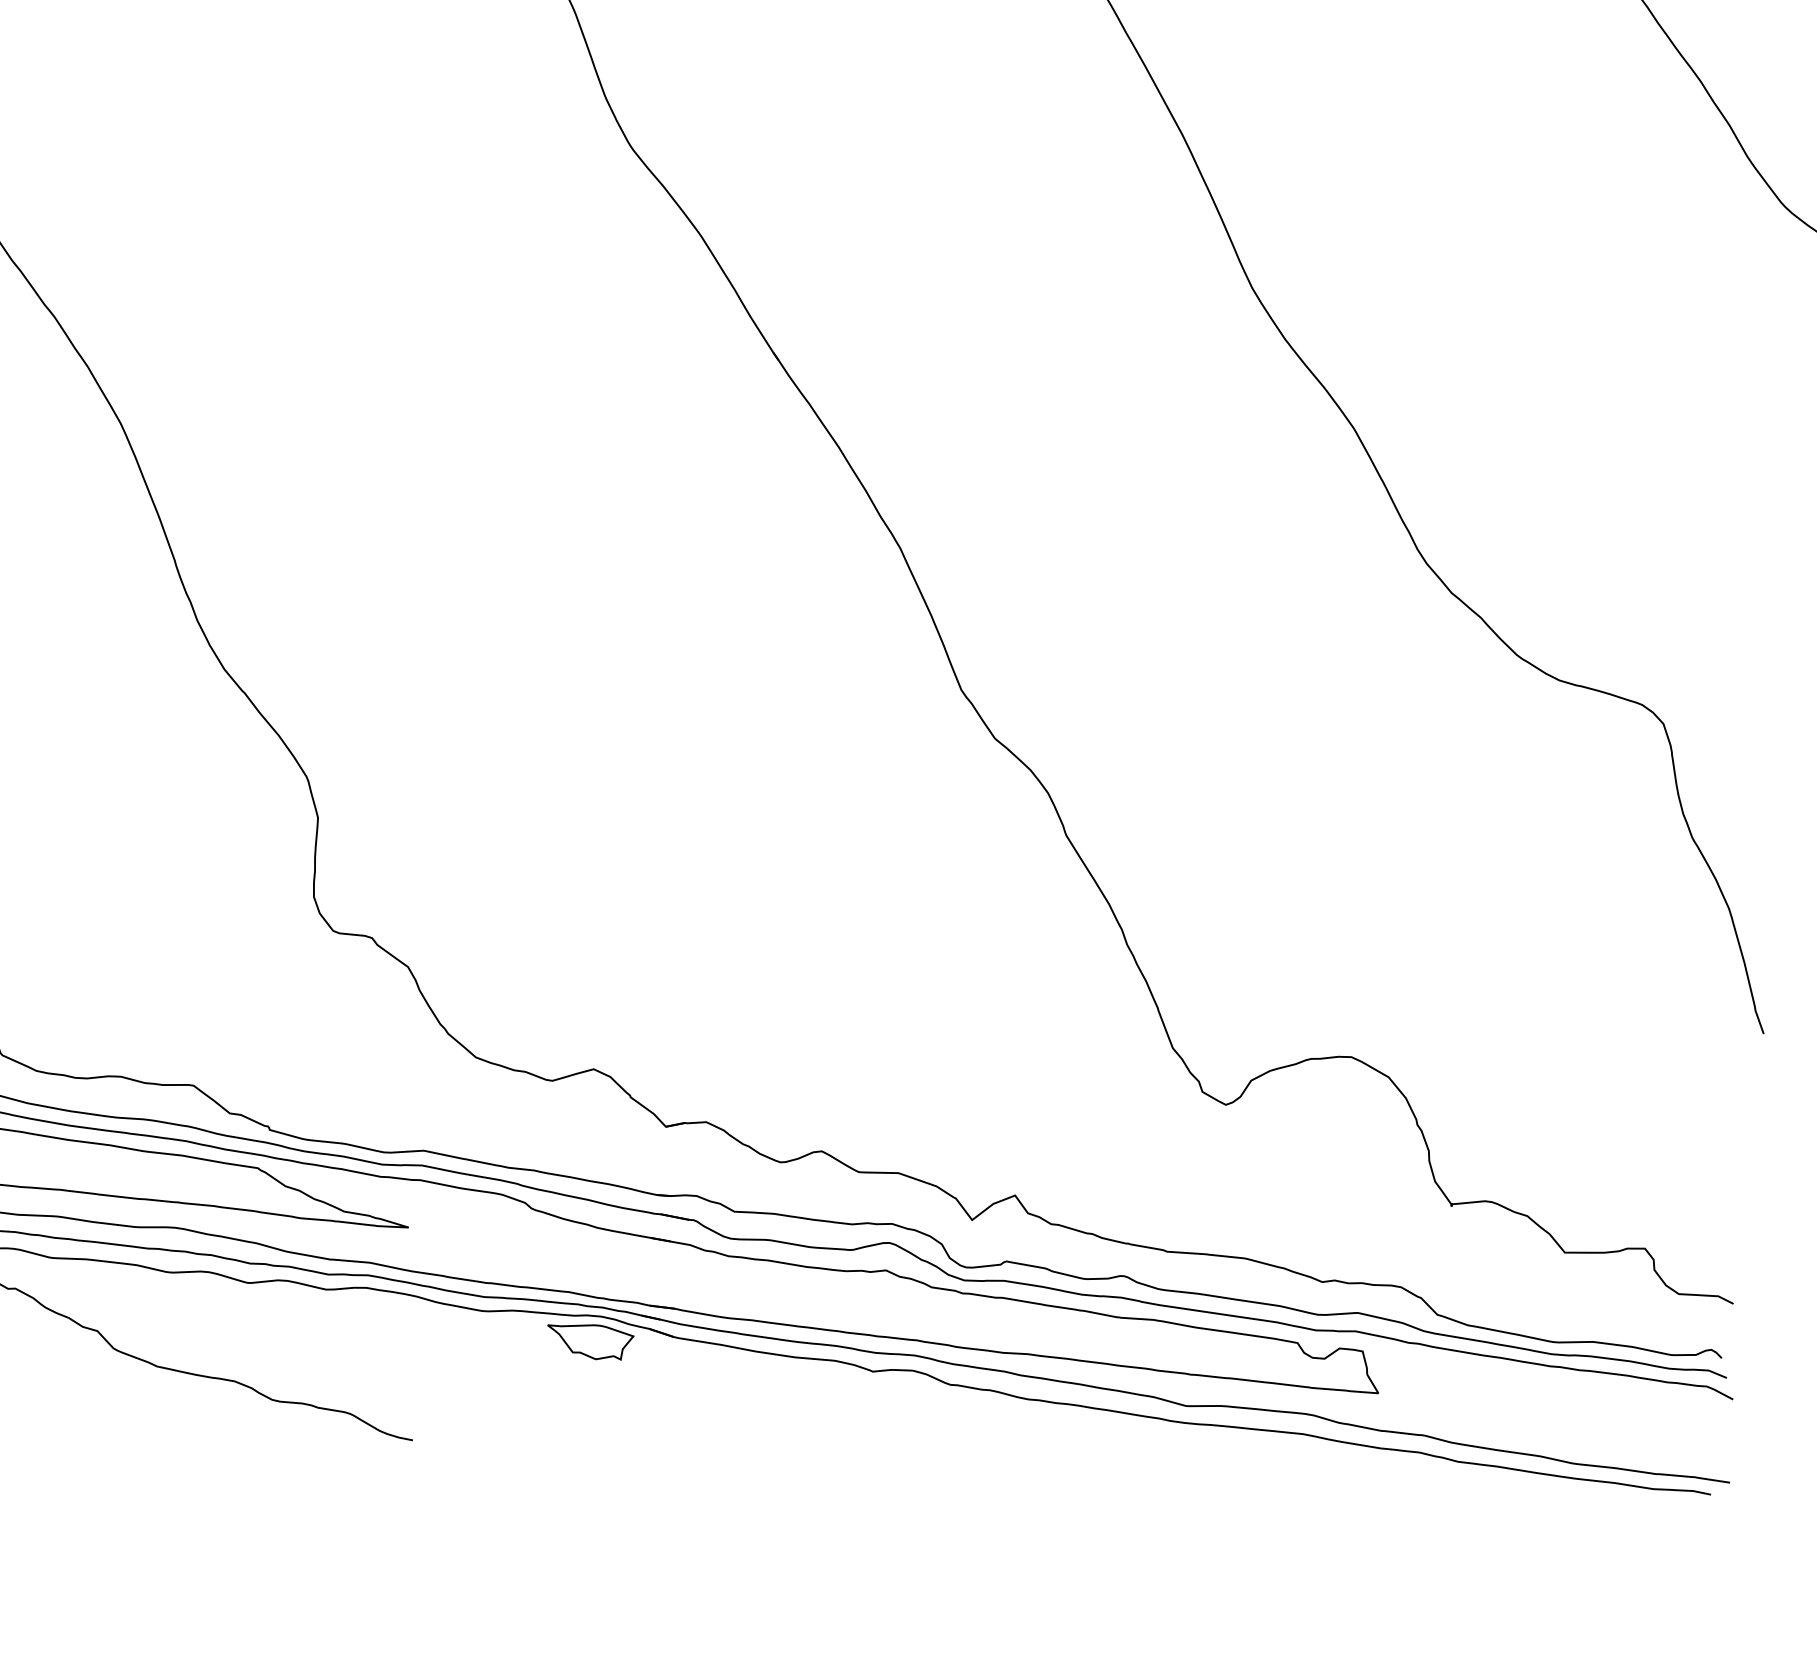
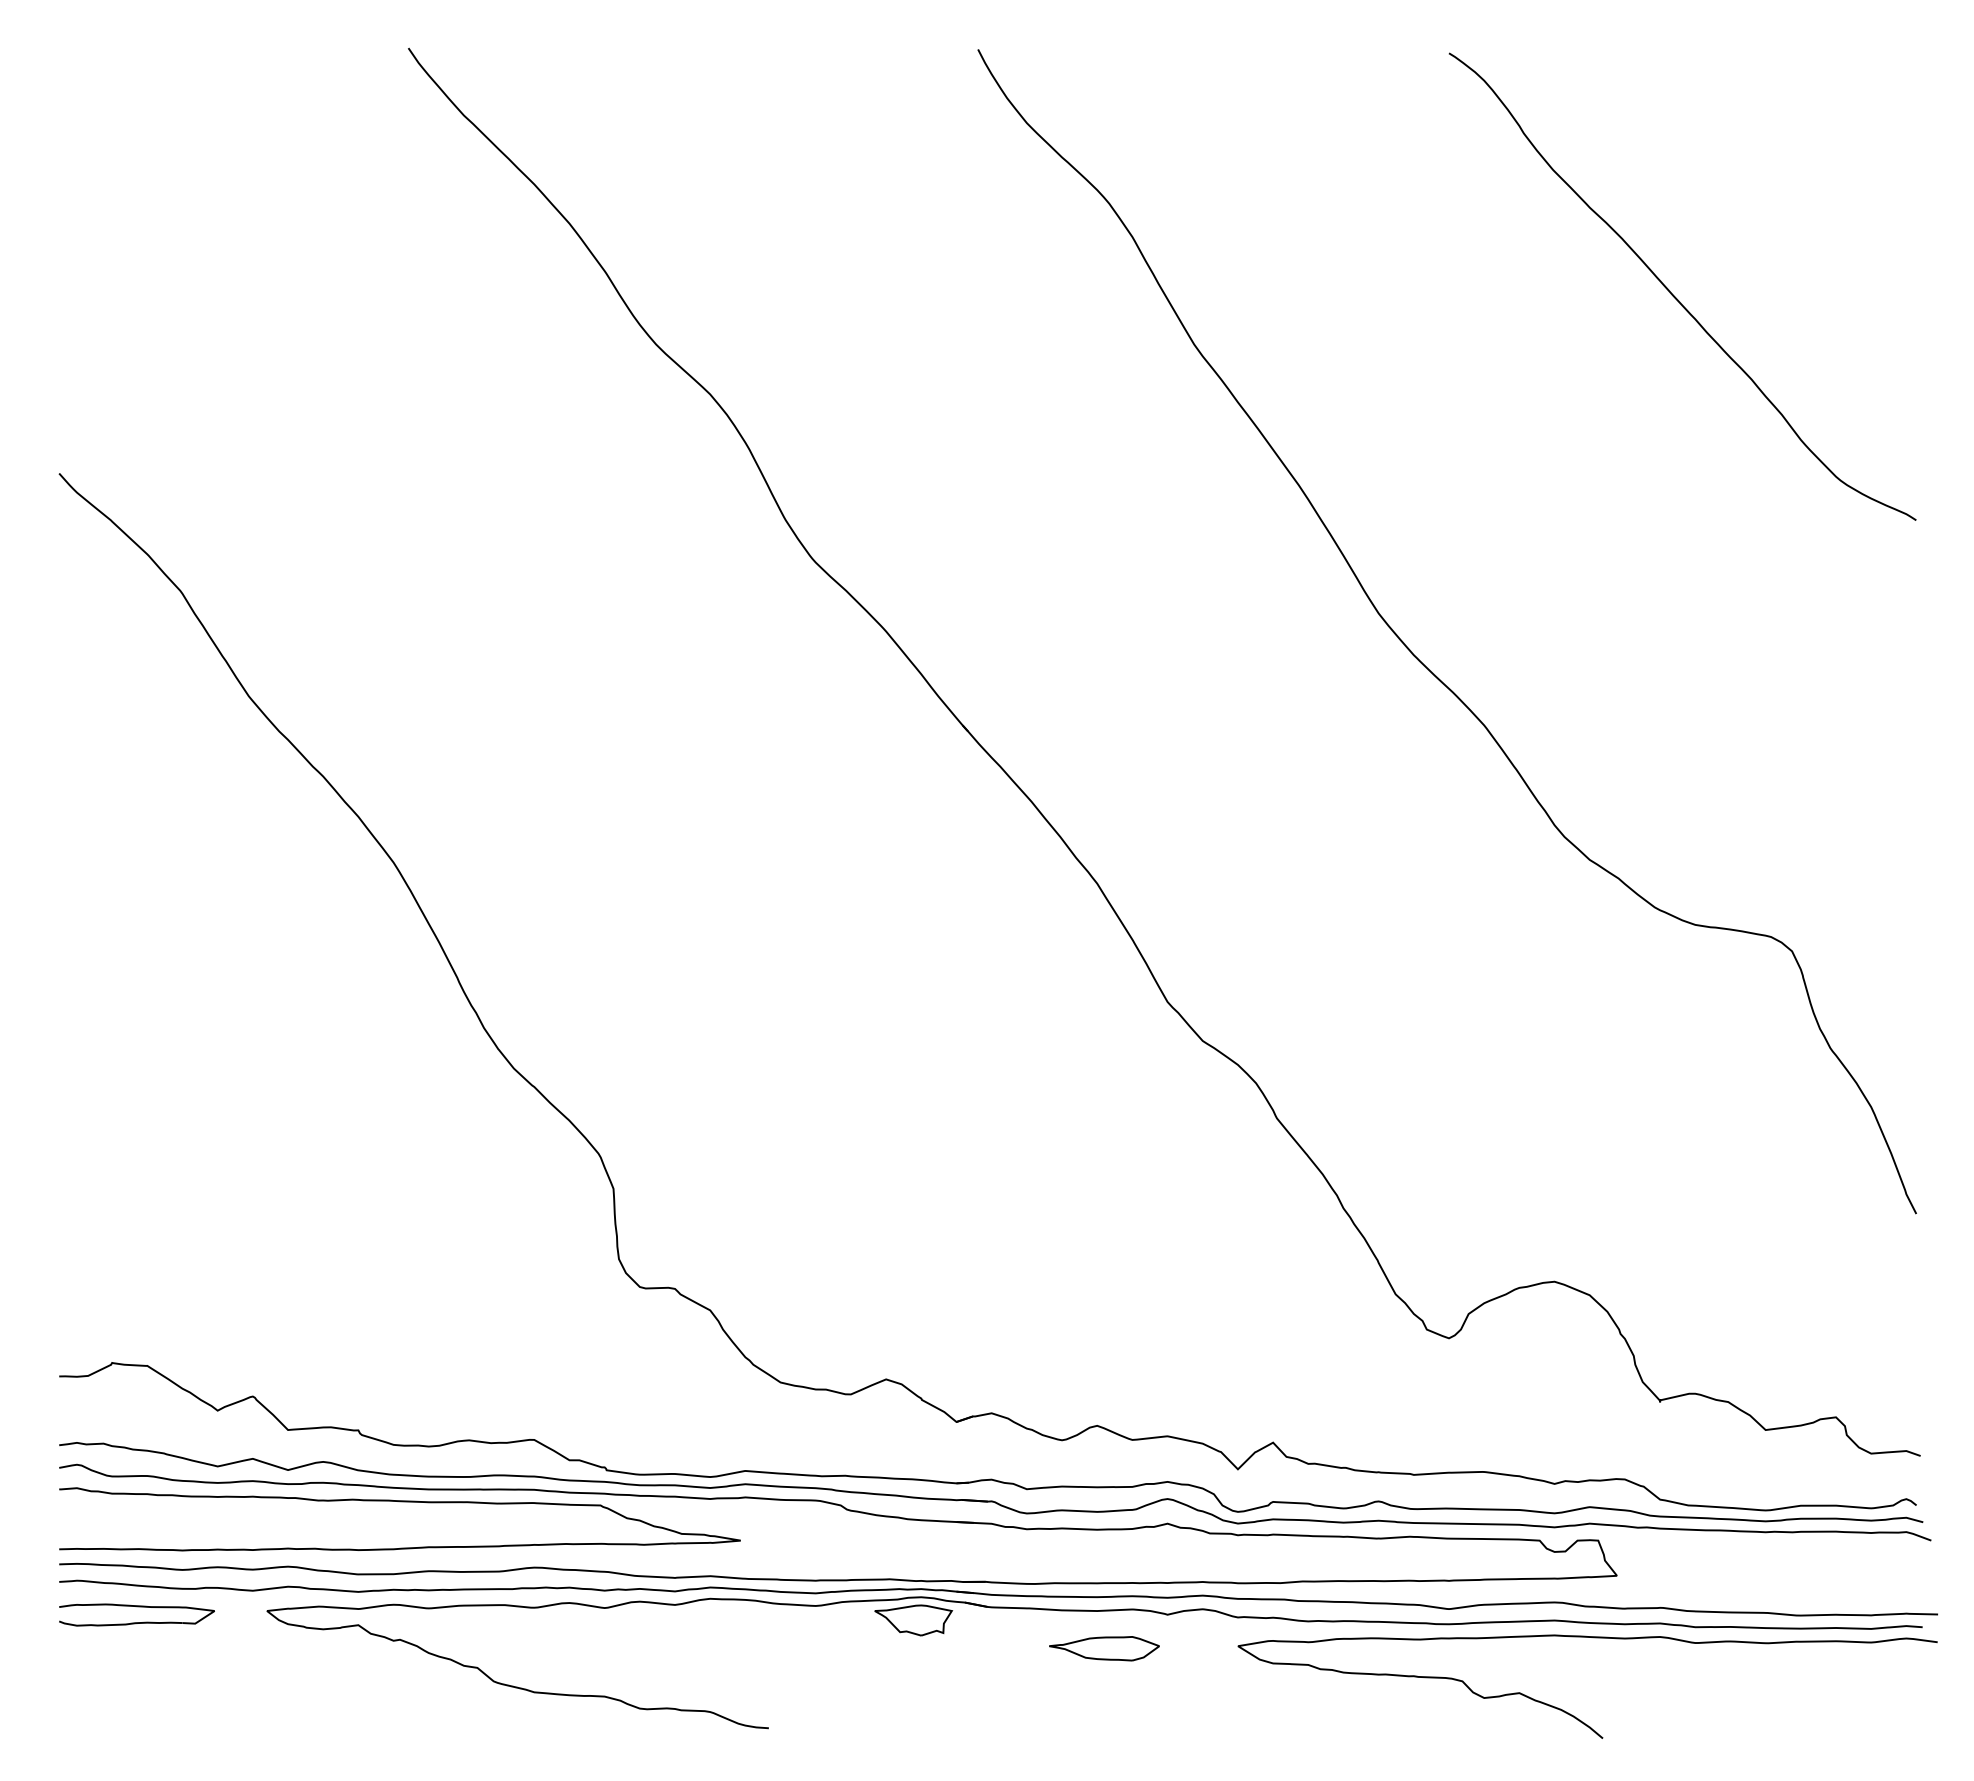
part: (797, 1400) -> (1104, 1648), added
curve: (1308, 1541) -> (1572, 1714), added

